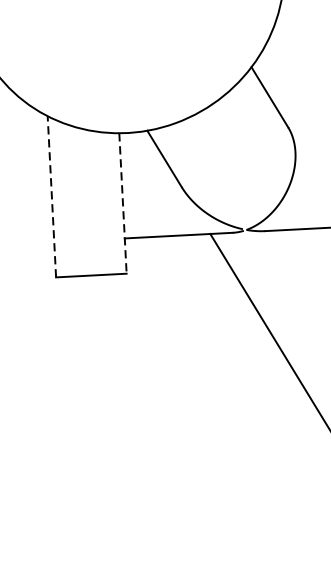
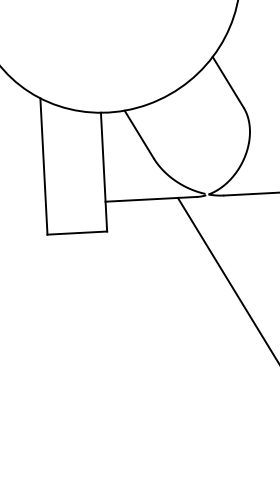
line: (51, 196) -> (43, 166), dashed -> solid
line: (123, 203) -> (104, 172), dashed -> solid

